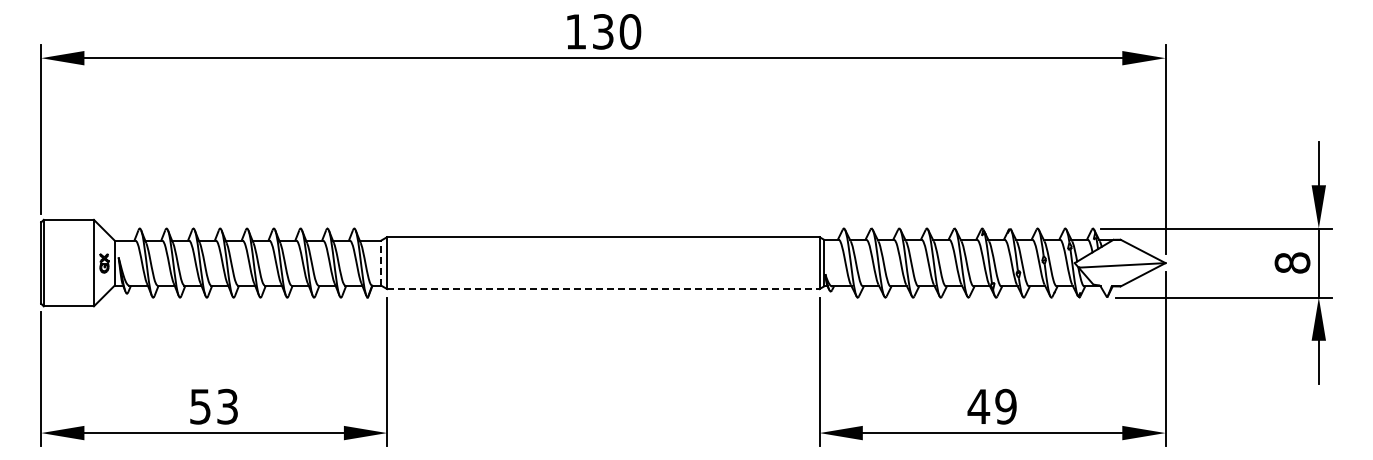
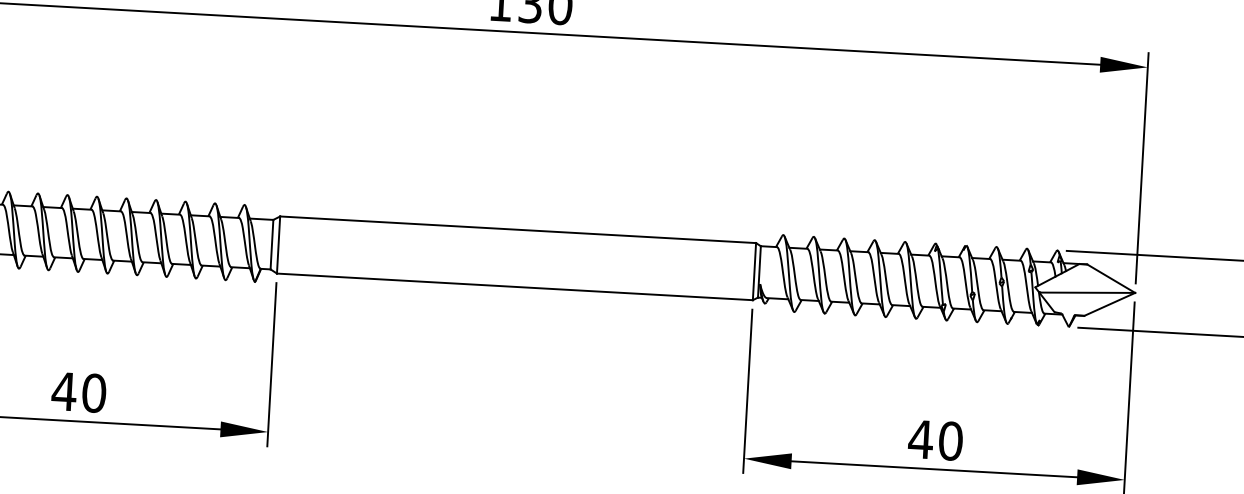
line: (381, 262) -> (272, 244), dashed -> solid
line: (603, 289) -> (515, 287), dashed -> solid
text: (213, 406) -> (78, 392), 53 -> 40
text: (1005, 406) -> (950, 440), 49 -> 40

